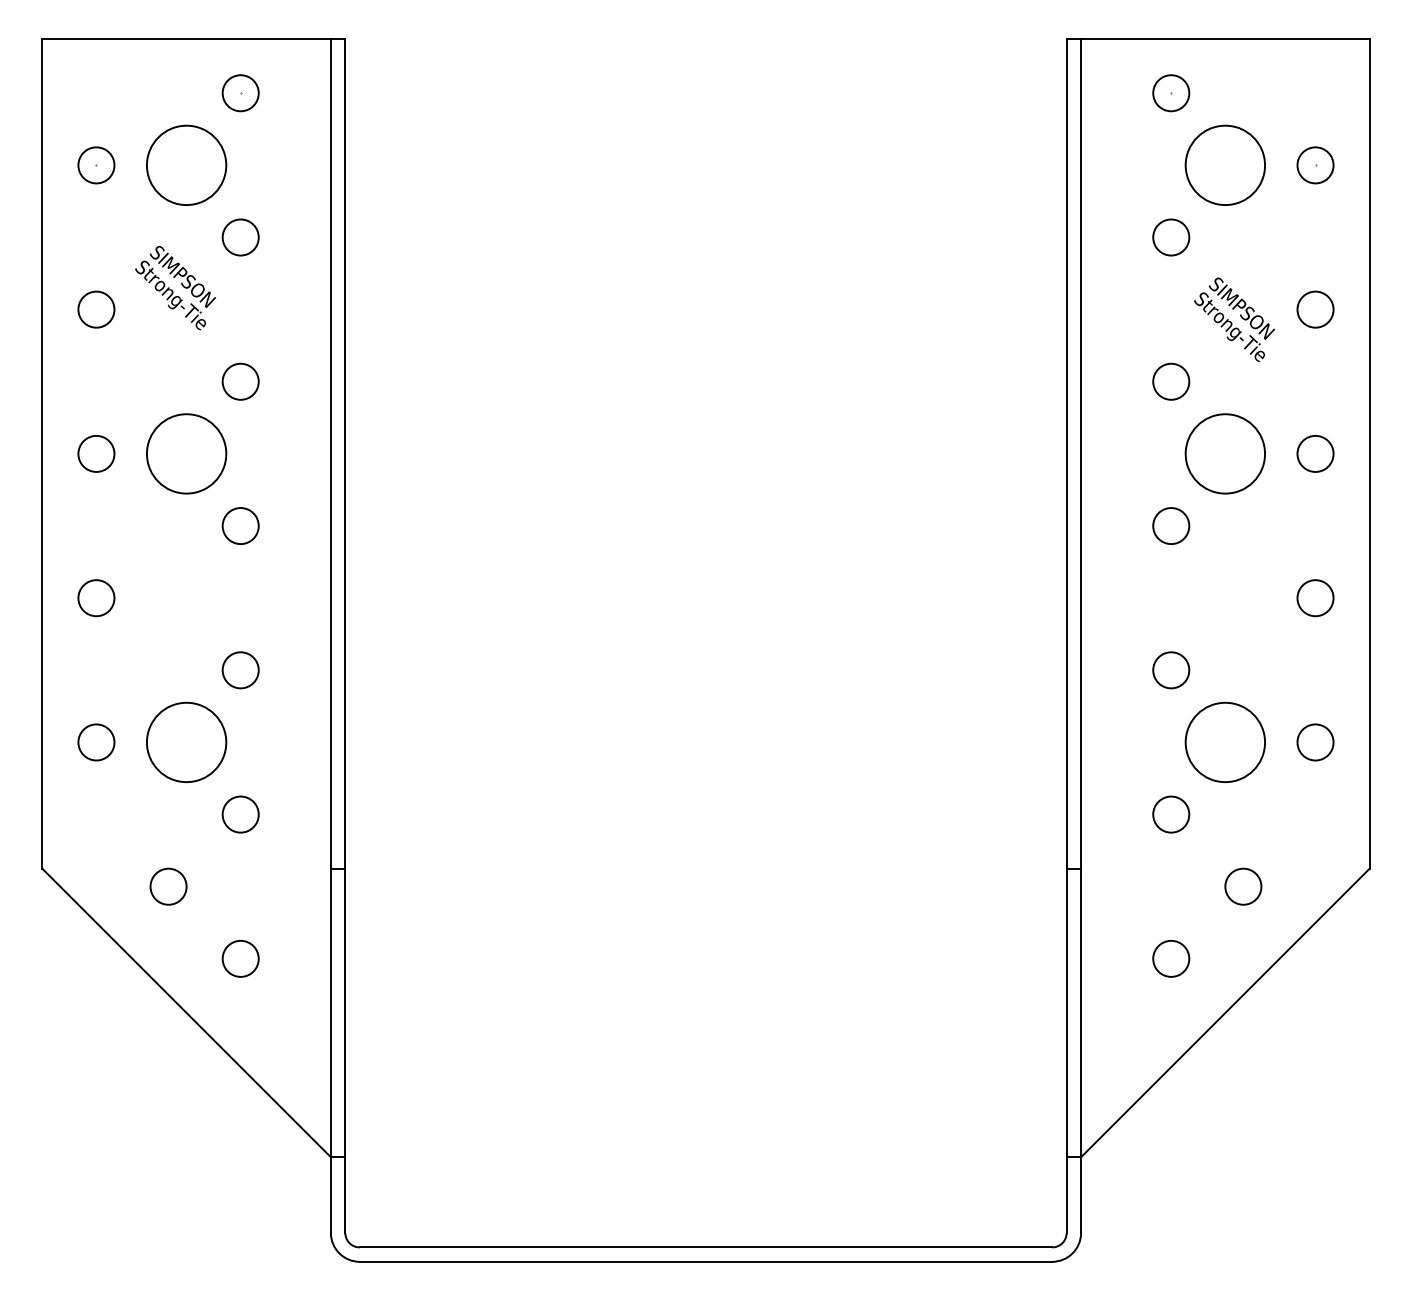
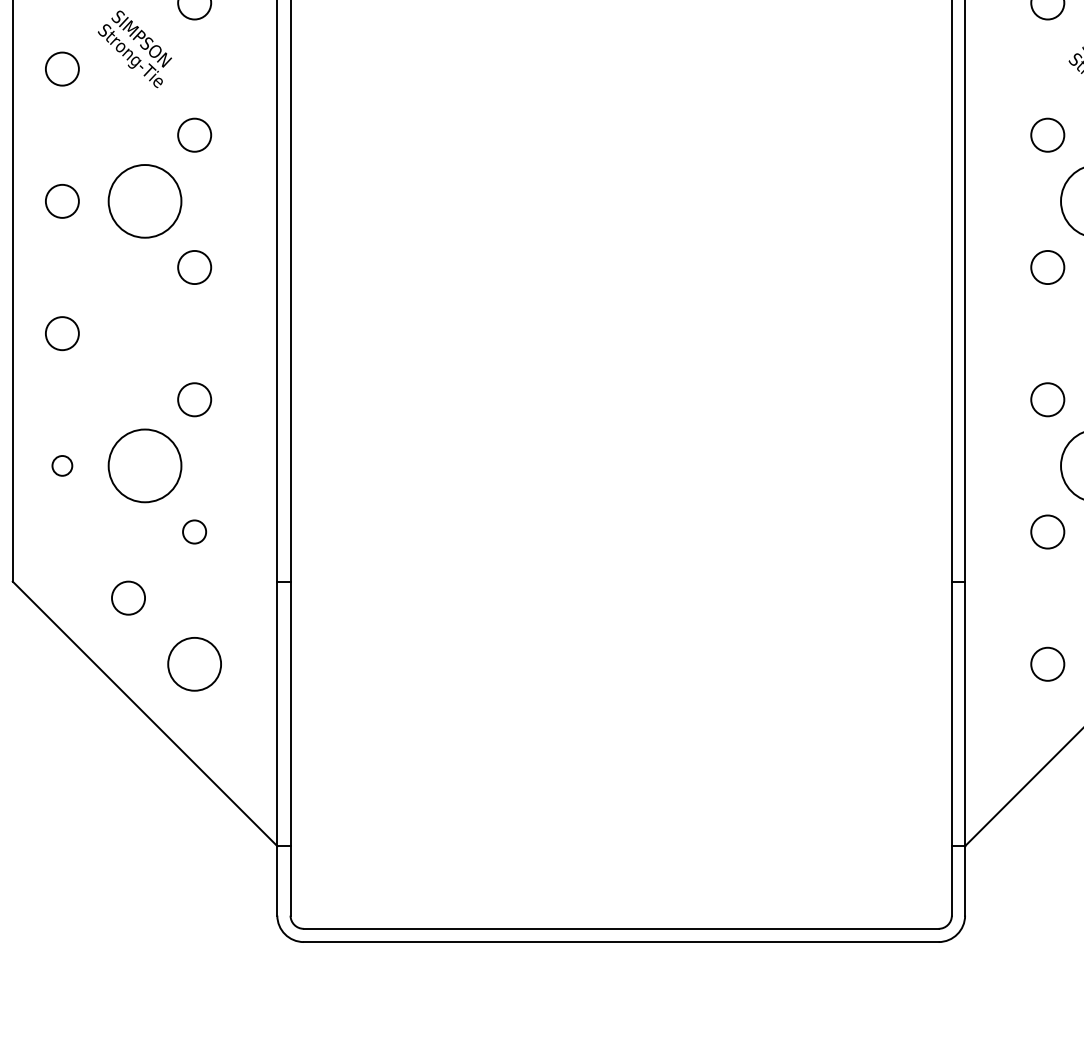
circle: (96, 742) -> (62, 465), size x0.6
circle: (240, 814) -> (194, 531), size x0.7
circle: (240, 958) -> (194, 663), size x1.6

